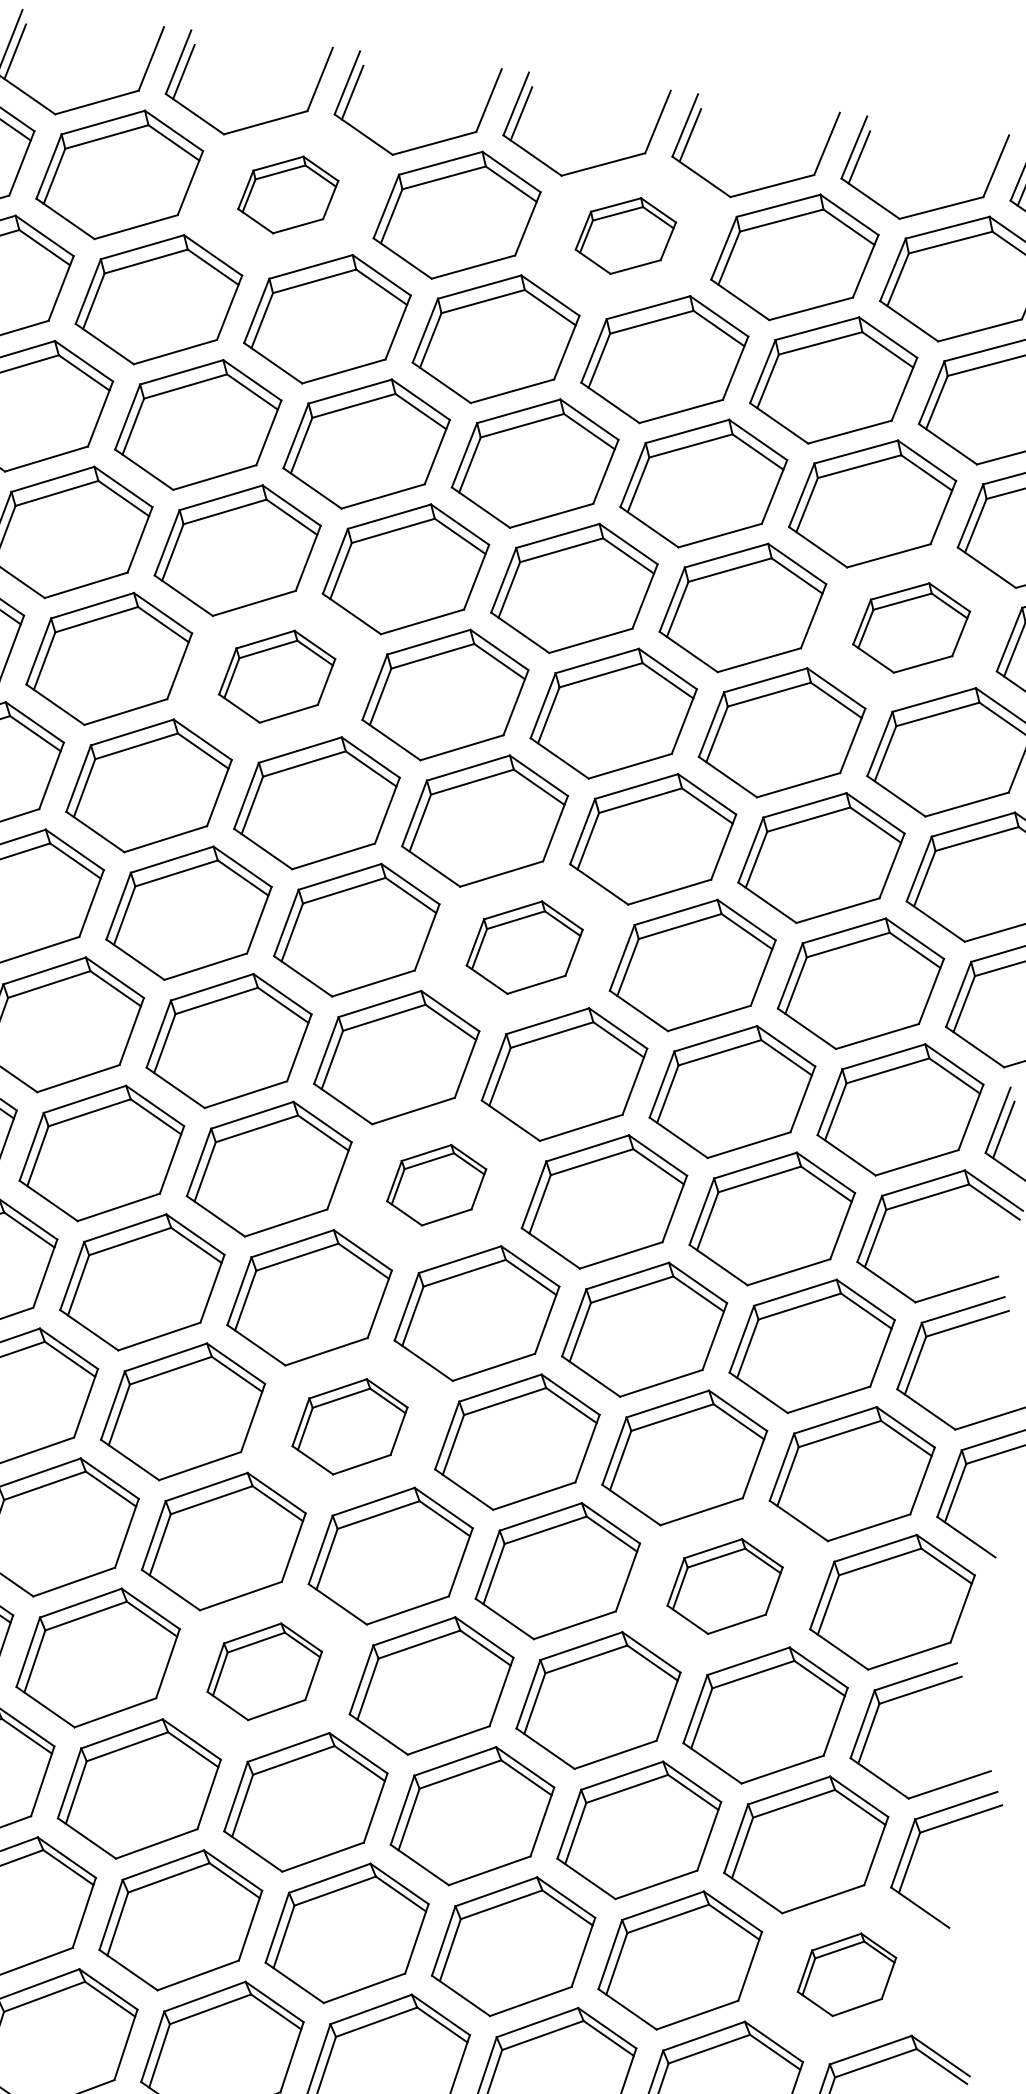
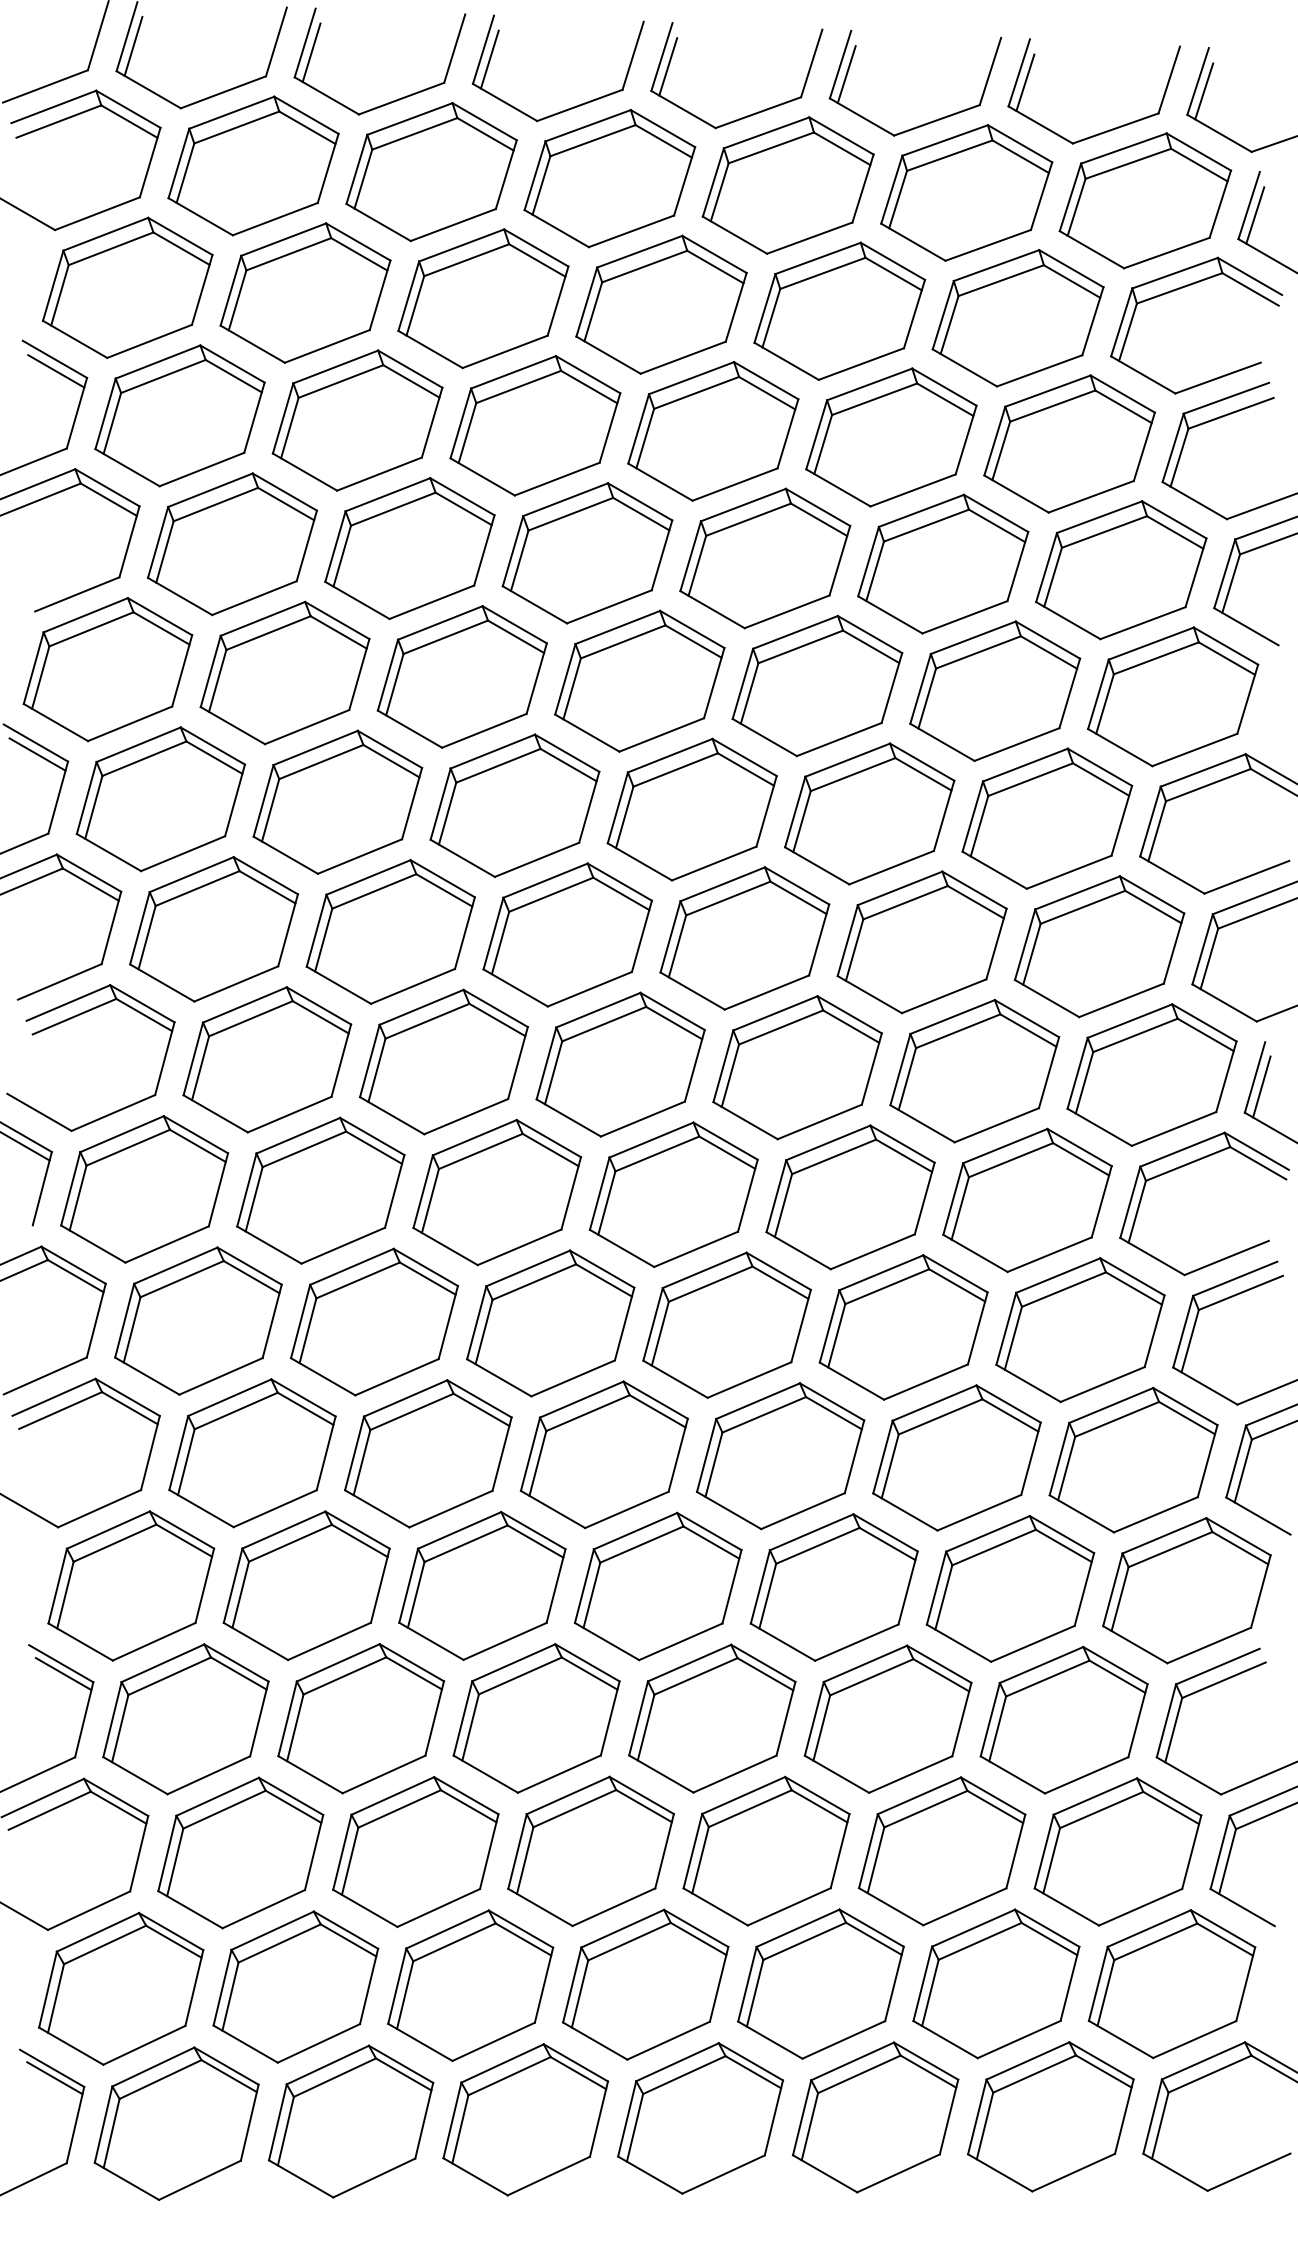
part: (288, 195) -> (431, 172), size x1.67
part: (625, 235) -> (787, 185), size x1.67
part: (911, 628) -> (1121, 570), size x1.43
part: (276, 676) -> (461, 676), size x1.43
part: (524, 947) -> (744, 938), size x1.43
part: (436, 1185) -> (673, 1194), size x1.67
part: (349, 1426) -> (603, 1454), size x1.43
part: (725, 1586) -> (1010, 1588), size x1.43
part: (264, 1671) -> (536, 1718), size x1.43
part: (846, 1975) -> (1171, 1984), size x1.67

